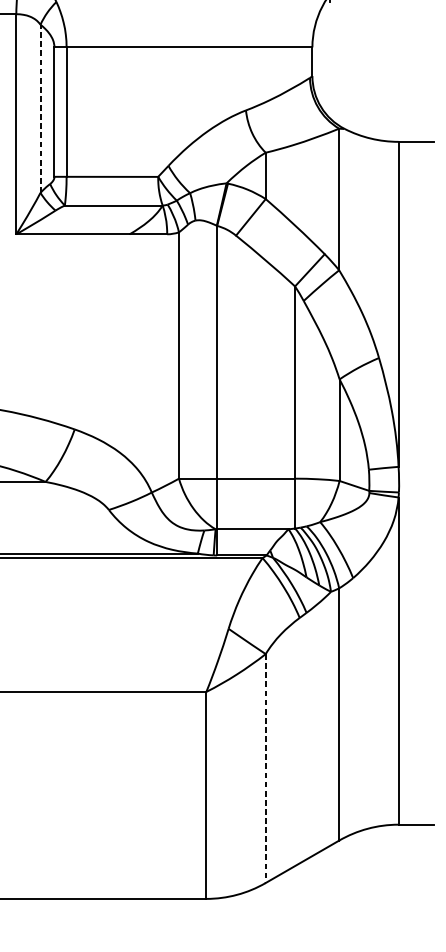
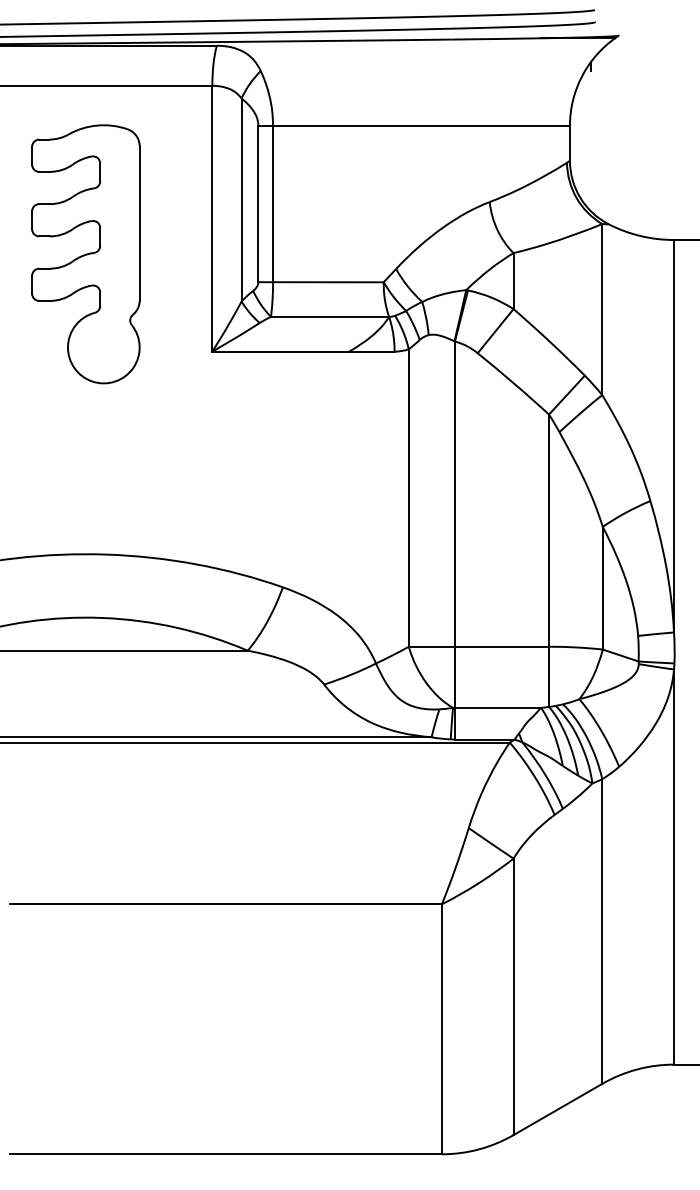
line: (40, 109) -> (241, 200), dashed -> solid
line: (265, 769) -> (513, 997), dashed -> solid

